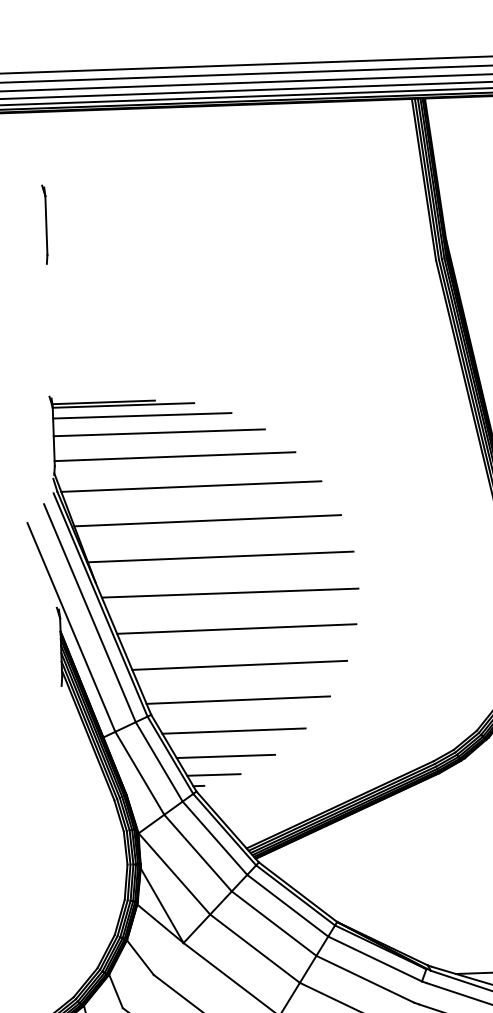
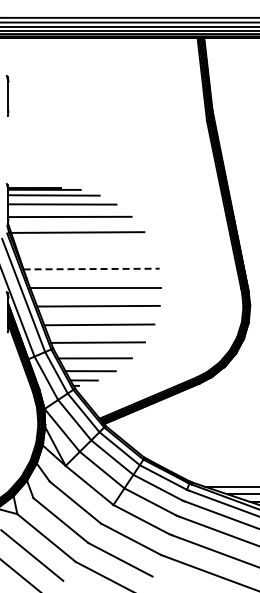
line: (207, 519) -> (85, 249), removed
line: (222, 557) -> (92, 269), solid -> dashed

